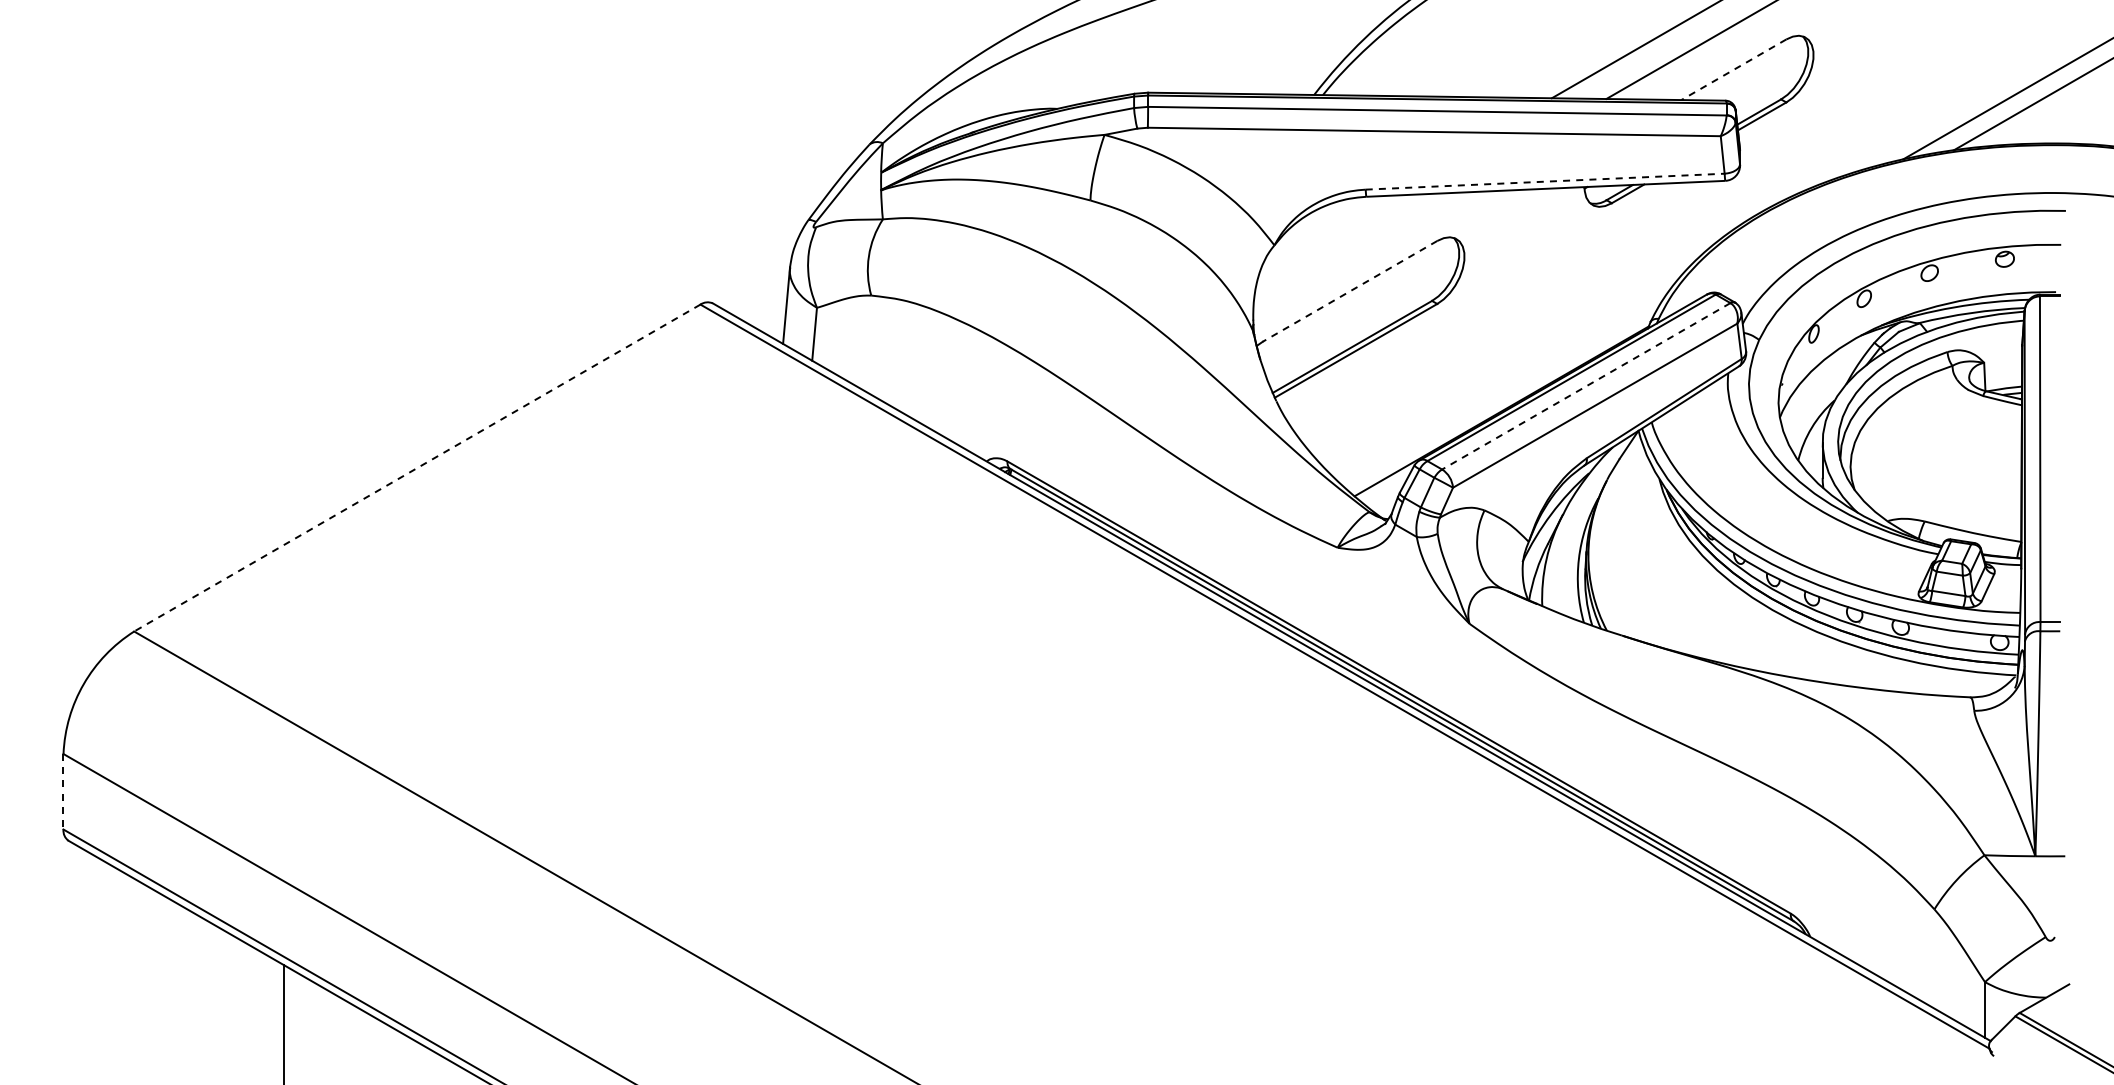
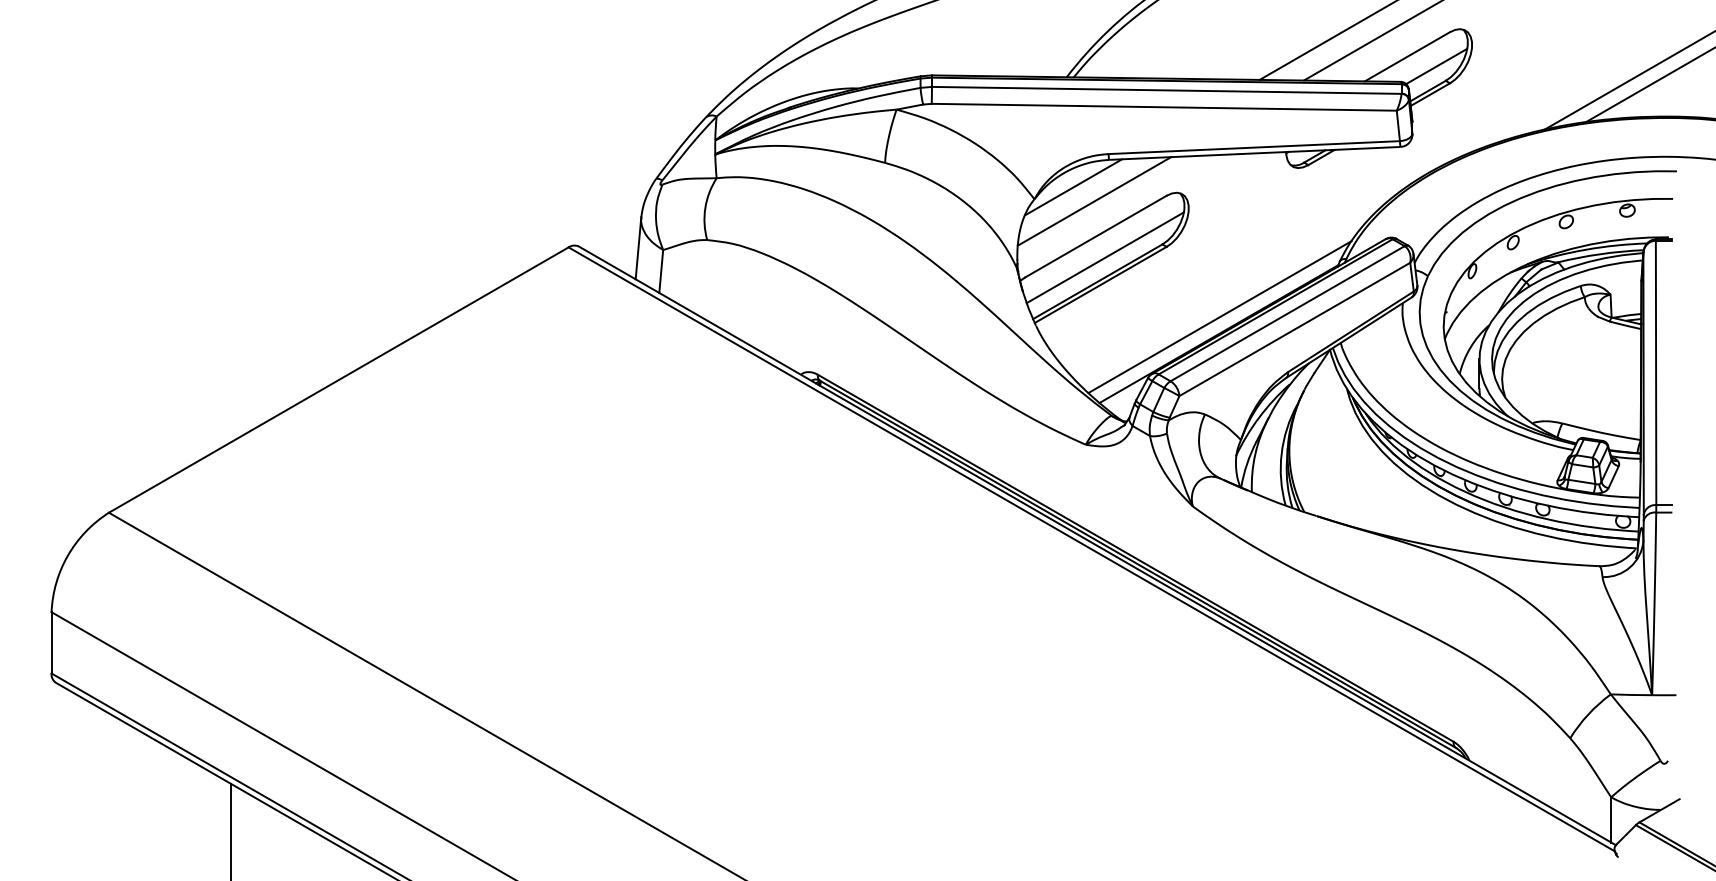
line: (1733, 69) -> (1407, 56), dashed -> solid
line: (1769, 81) -> (1436, 66), added
line: (1545, 181) -> (1254, 147), dashed -> solid
line: (1322, 230) -> (1073, 187), added
line: (1347, 247) -> (1093, 201), added
line: (1350, 291) -> (1096, 236), dashed -> solid
line: (1361, 317) -> (1105, 257), added
line: (1585, 386) -> (1286, 313), dashed -> solid
line: (1502, 390) -> (1219, 317), added
line: (417, 468) -> (338, 380), dashed -> solid
line: (63, 791) -> (51, 642), dashed -> solid

